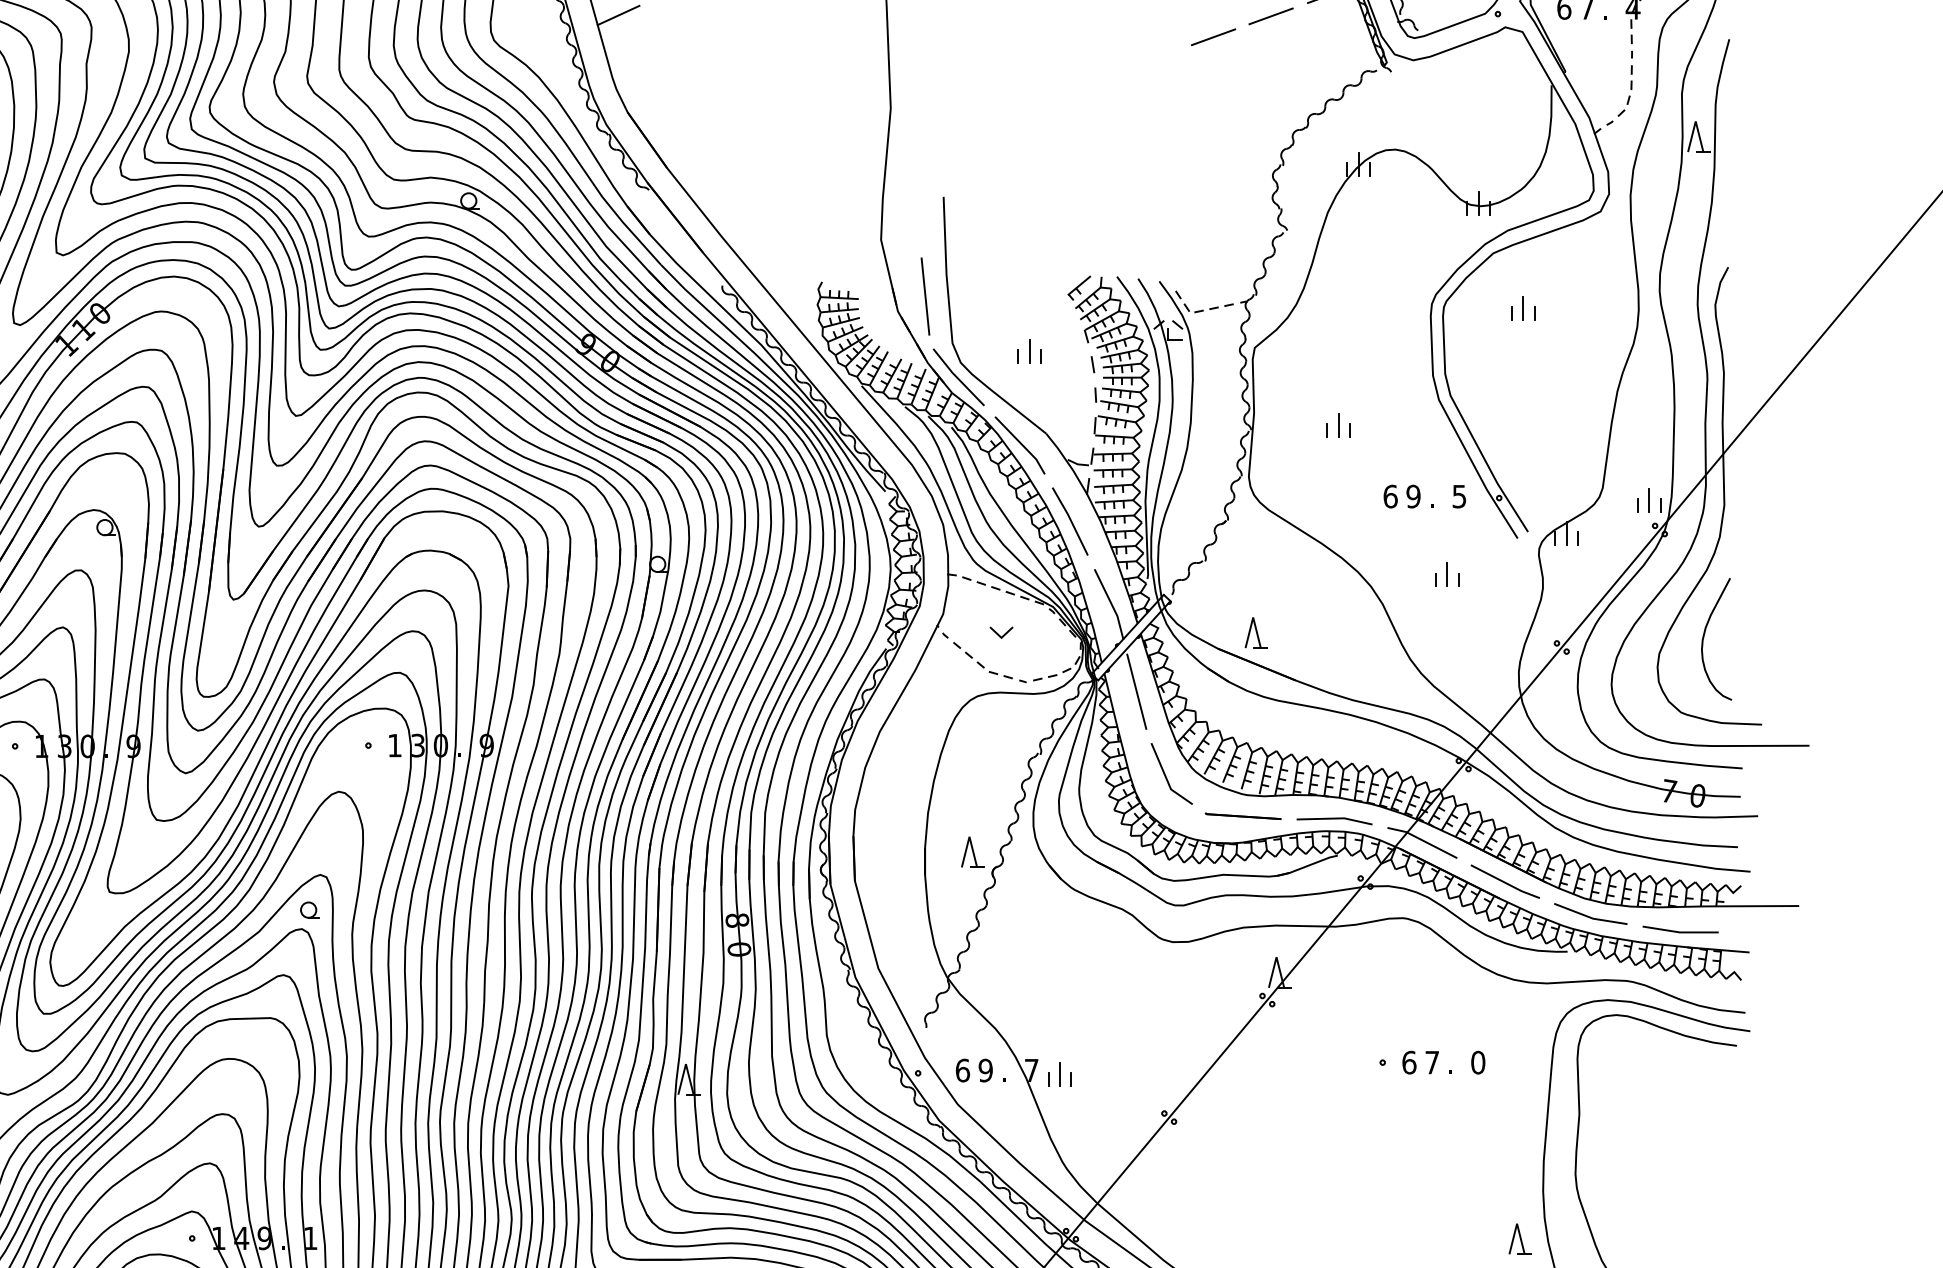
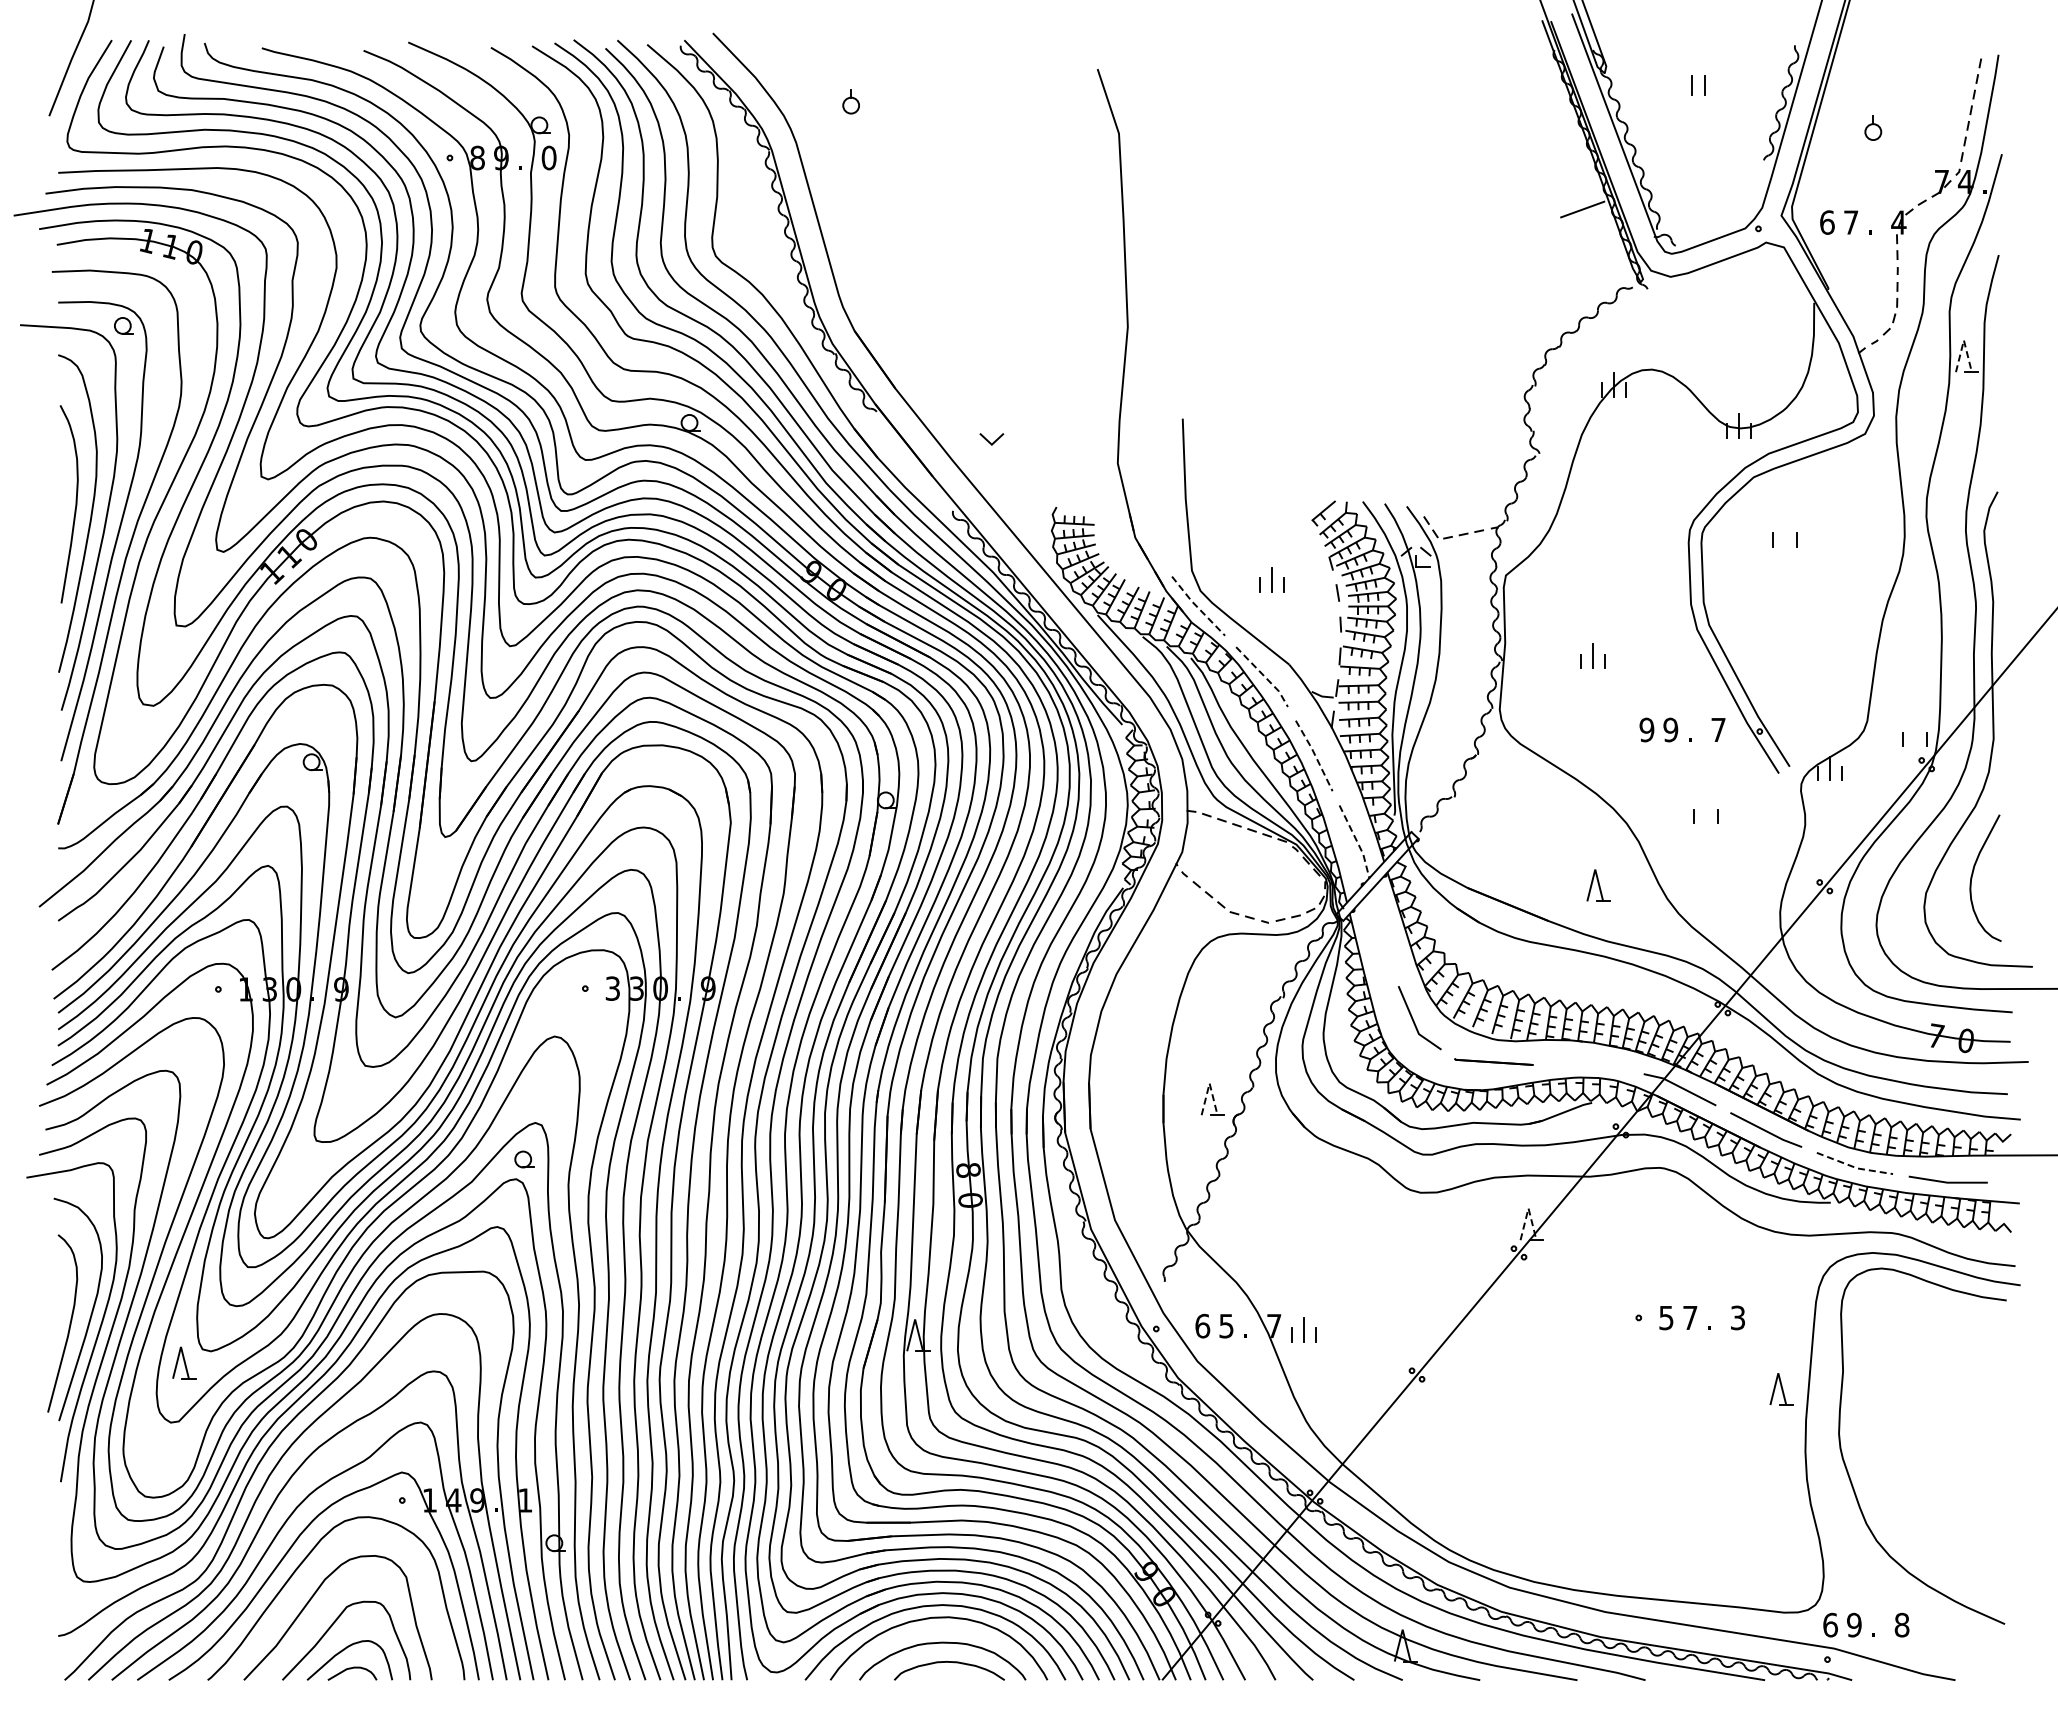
line: (617, 15) -> (844, 230), removed
line: (1270, 16) -> (1522, 231), removed
line: (1212, 36) -> (1462, 252), removed
line: (1695, 121) -> (1963, 340), solid -> dashed
line: (925, 295) -> (1163, 521), removed
line: (1523, 308) -> (1784, 534), removed
line: (957, 378) -> (1197, 607), solid -> dashed
line: (1022, 445) -> (1264, 676), solid -> dashed
text: (1390, 496) -> (1646, 729), 6 -> 9
text: (1459, 497) -> (1718, 730), 5 -> 7
line: (1648, 499) -> (1914, 733), removed
line: (1070, 520) -> (1314, 754), solid -> dashed
line: (1446, 574) -> (1705, 810), removed
line: (1111, 603) -> (1357, 841), solid -> dashed
part: (1256, 632) -> (1598, 885), moved
line: (999, 634) -> (989, 441), moved
line: (1136, 691) -> (1383, 932), removed
text: (394, 745) -> (612, 988), 1 -> 3
line: (1334, 819) -> (1588, 1065), removed
line: (969, 836) -> (1209, 1083), solid -> dashed
line: (1590, 917) -> (1854, 1167), solid -> dashed
line: (1276, 957) -> (1528, 1208), solid -> dashed
text: (1409, 1062) -> (1666, 1317), 6 -> 5
text: (1477, 1062) -> (1737, 1317), 0 -> 3
text: (985, 1069) -> (1226, 1325), 9 -> 5
part: (1520, 1239) -> (1781, 1389), moved

